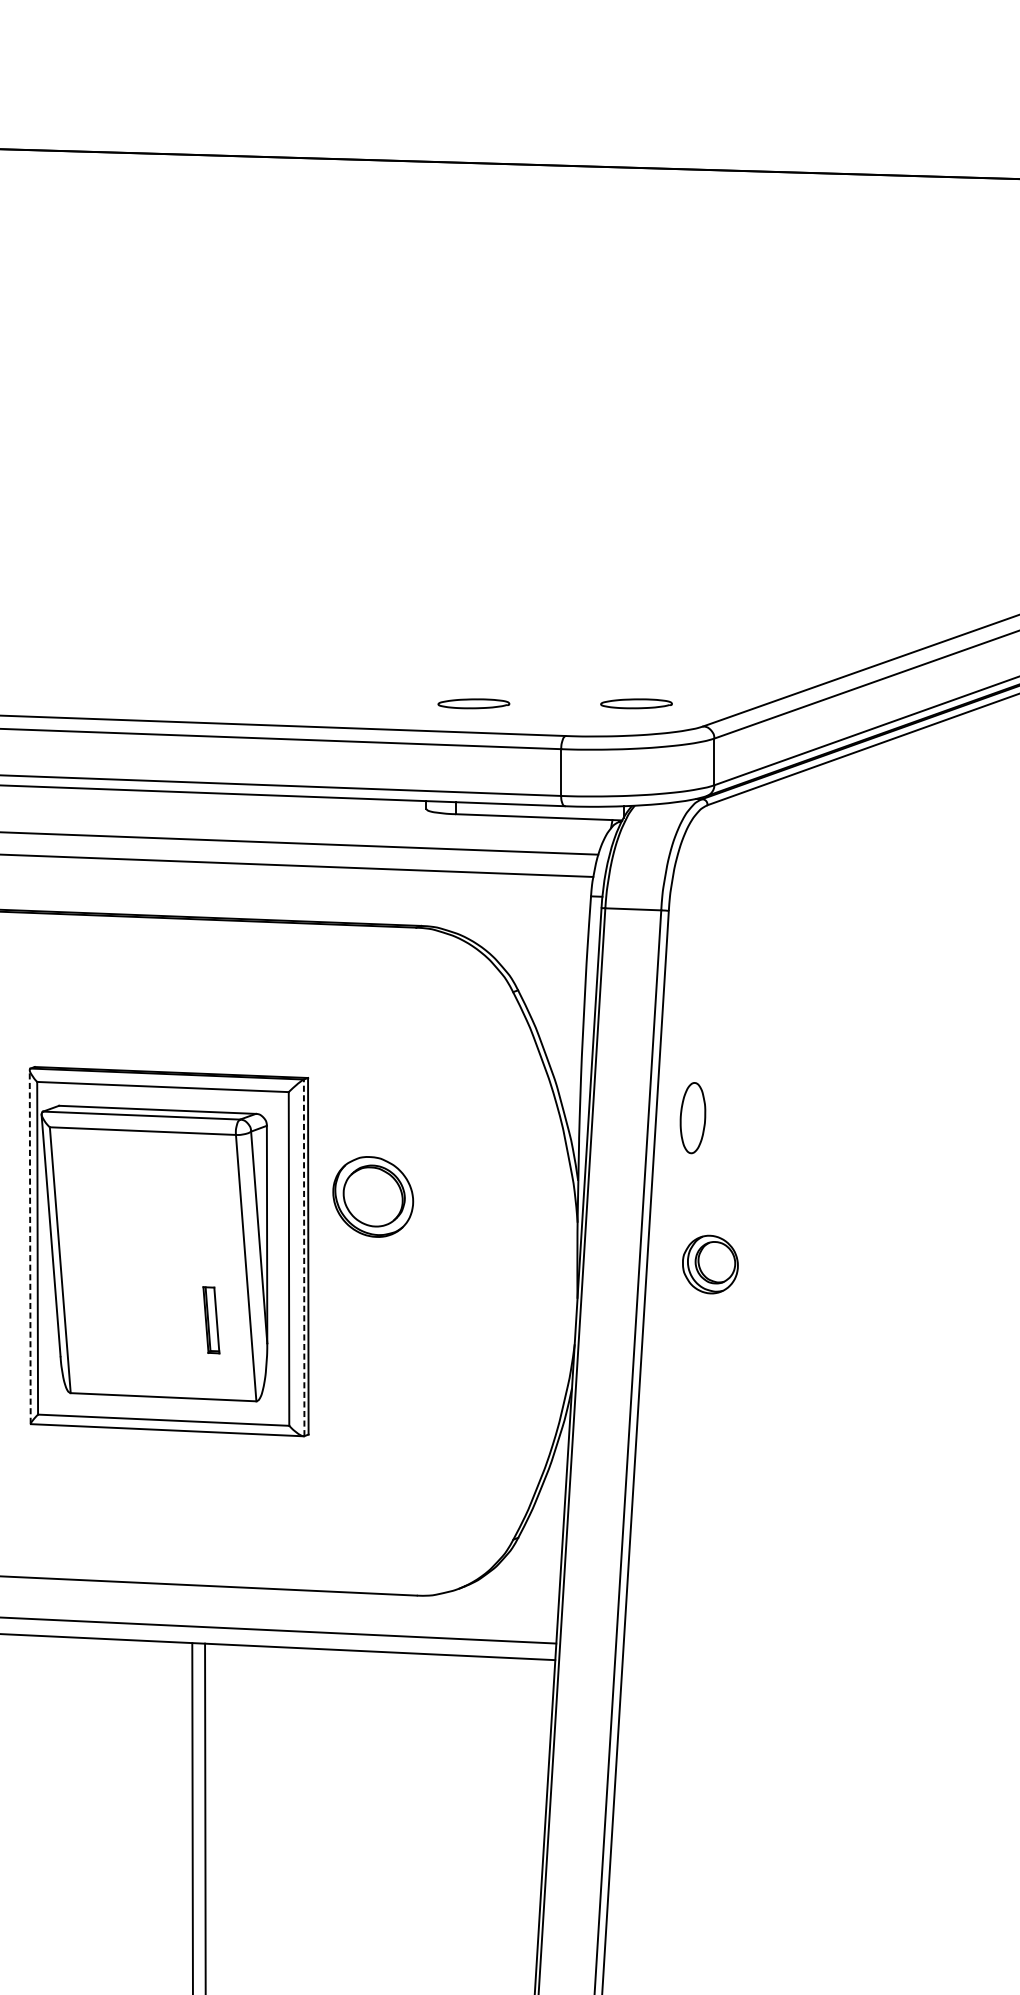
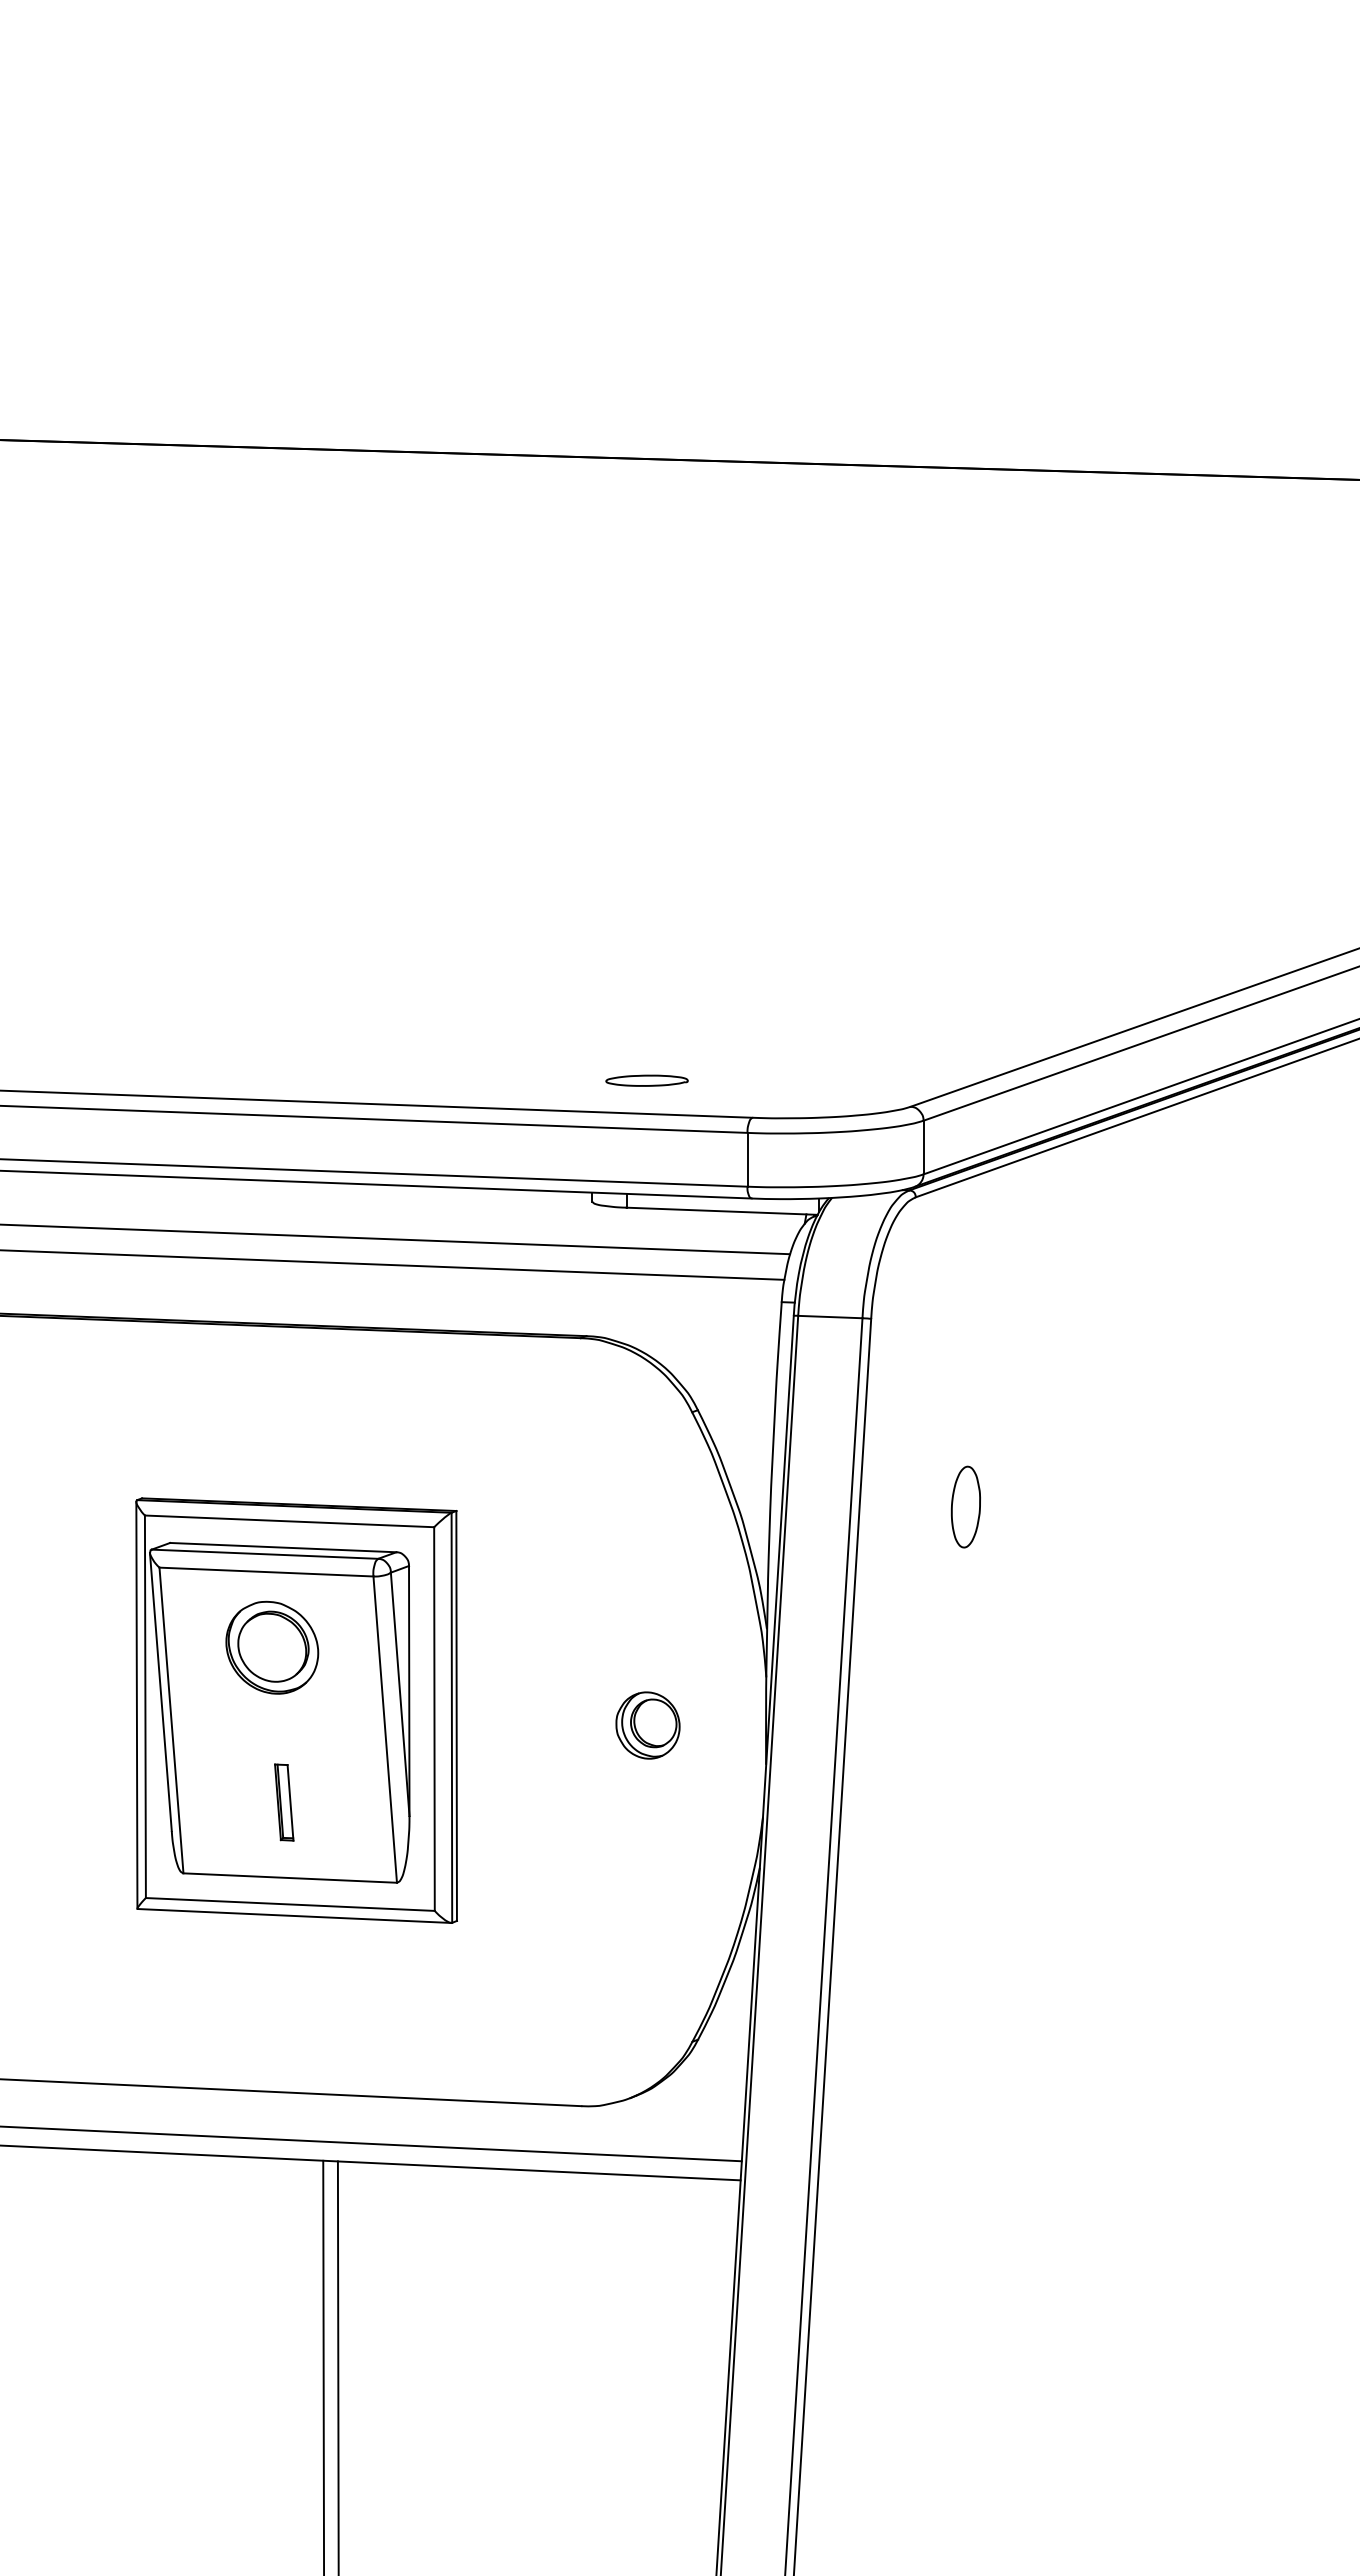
part: (636, 703) -> (833, 1080), removed
part: (692, 1117) -> (965, 1506), moved
part: (373, 1196) -> (272, 1647), moved
line: (29, 1246) -> (136, 1704), dashed -> solid
line: (303, 1257) -> (451, 1717), dashed -> solid
part: (709, 1264) -> (647, 1725), moved
part: (211, 1320) -> (284, 1802), moved

